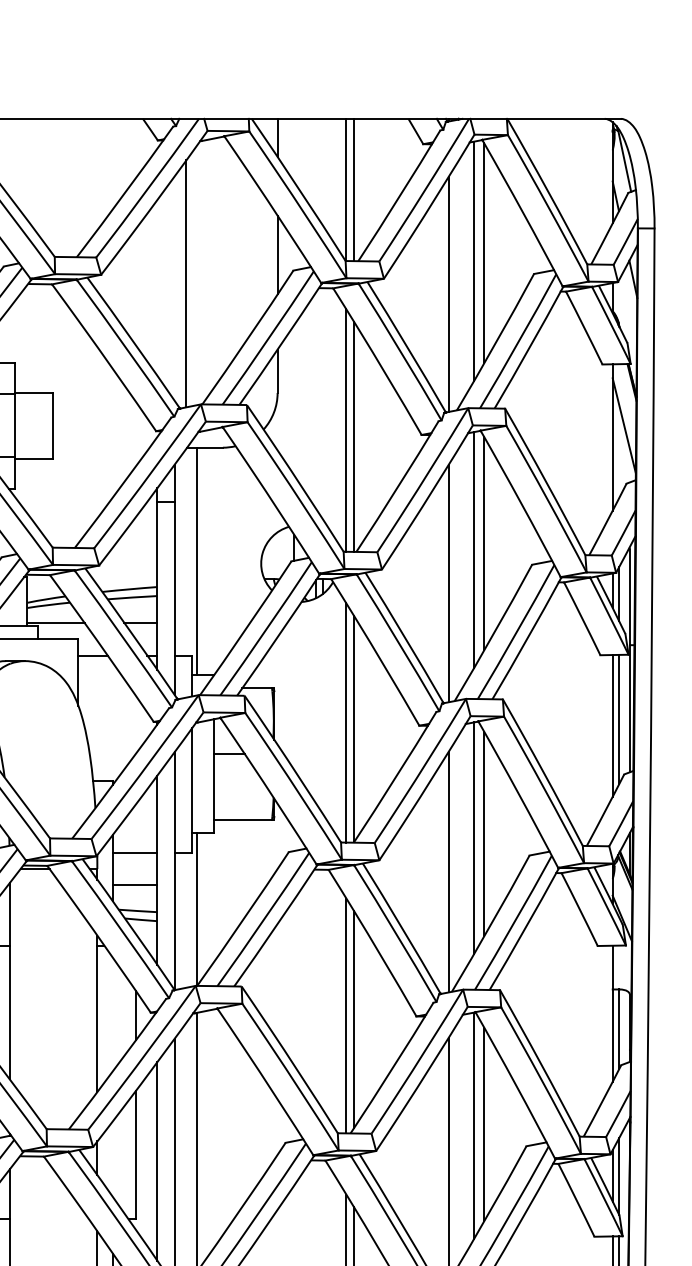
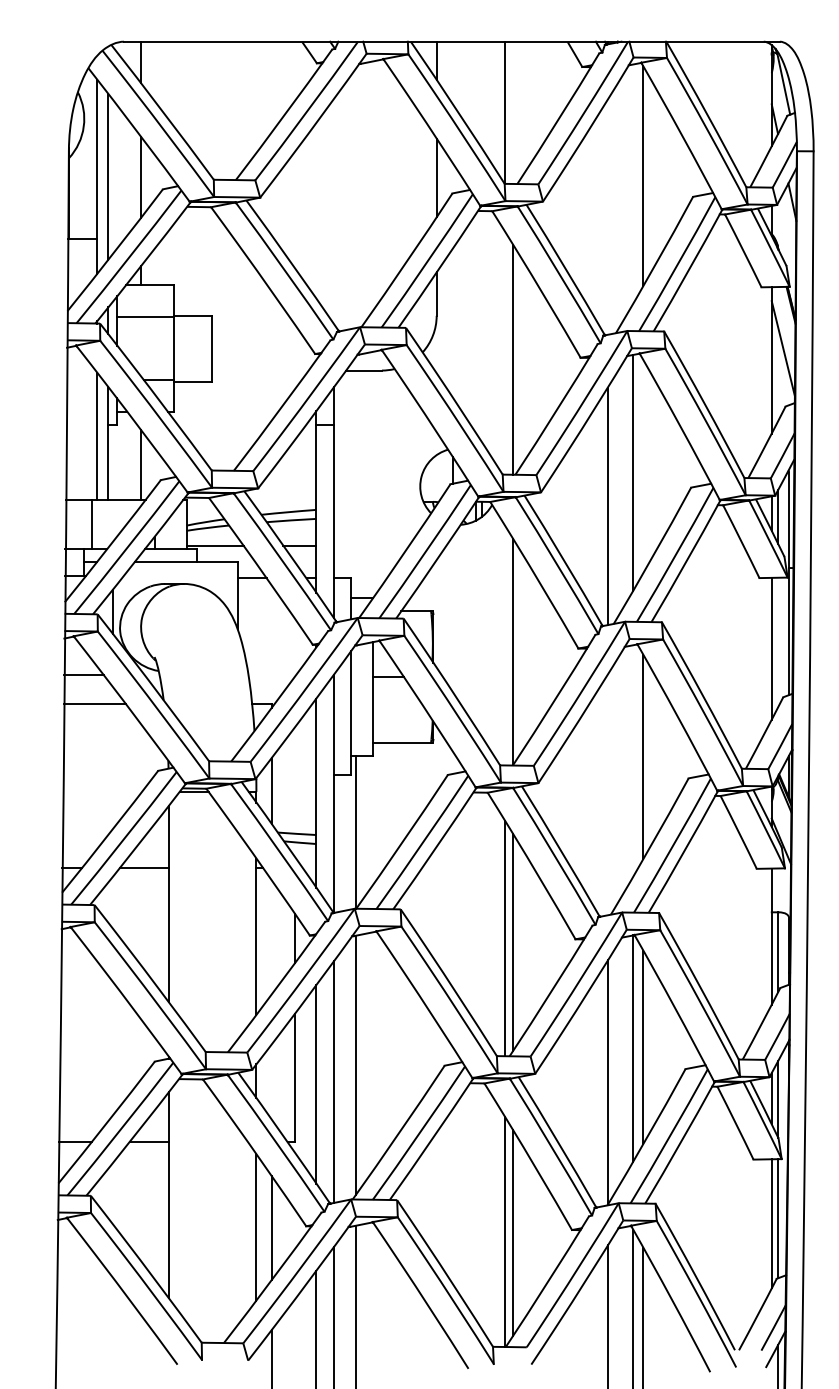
line: (354, 189) -> (513, 112), removed
line: (474, 260) -> (633, 183), removed
line: (186, 283) -> (345, 206), removed
line: (448, 293) -> (607, 216), removed
line: (346, 430) -> (505, 353), removed
line: (484, 543) -> (643, 466), removed
line: (196, 560) -> (355, 483), removed
line: (619, 719) -> (778, 642), removed
line: (346, 722) -> (505, 645), removed
line: (474, 837) -> (633, 760), removed
line: (134, 852) -> (293, 775), removed
line: (448, 871) -> (607, 794), removed
line: (134, 885) -> (293, 808), removed

